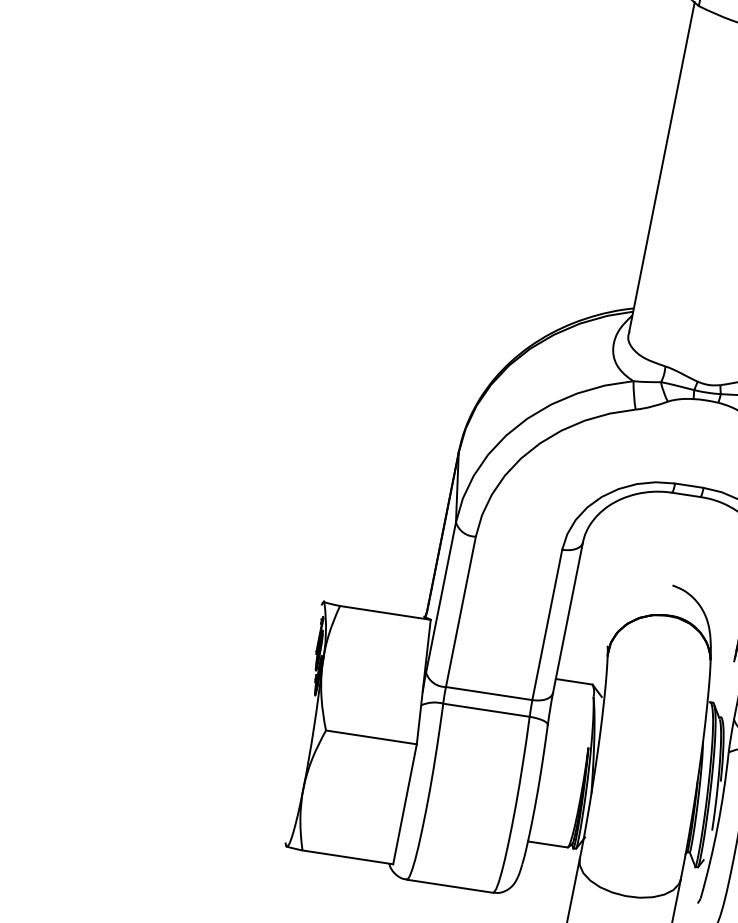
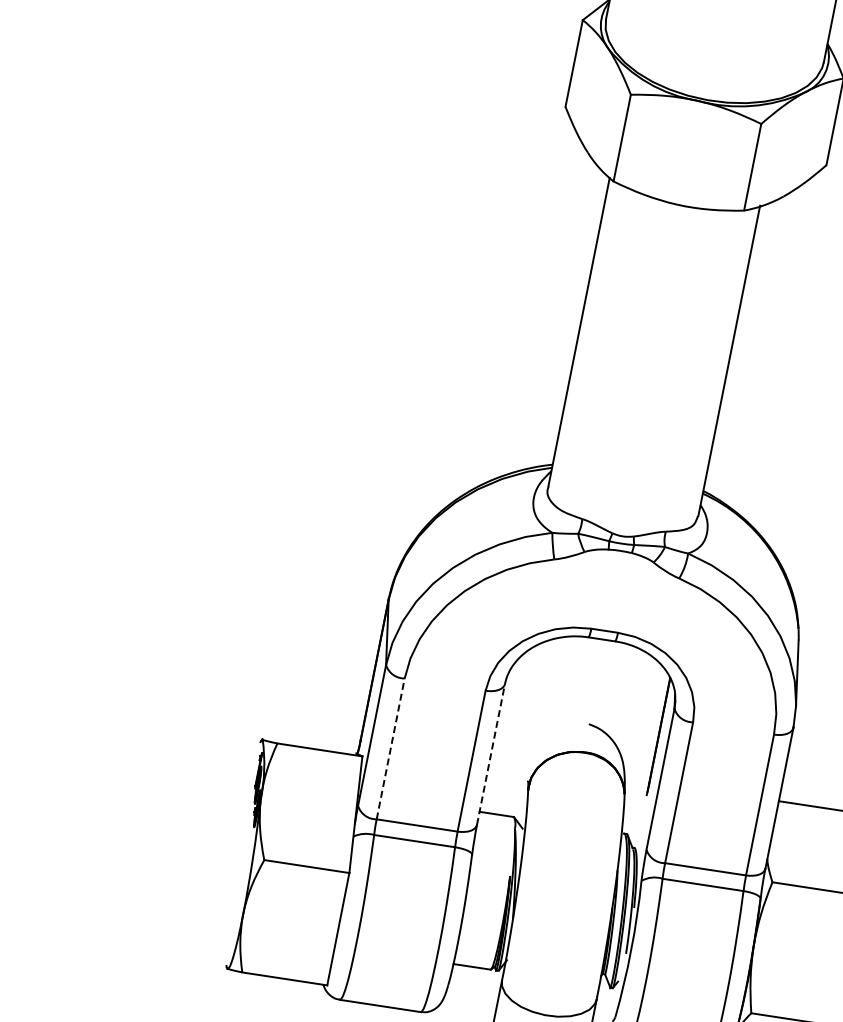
line: (460, 611) -> (390, 748), solid -> dashed
line: (567, 617) -> (490, 754), solid -> dashed

